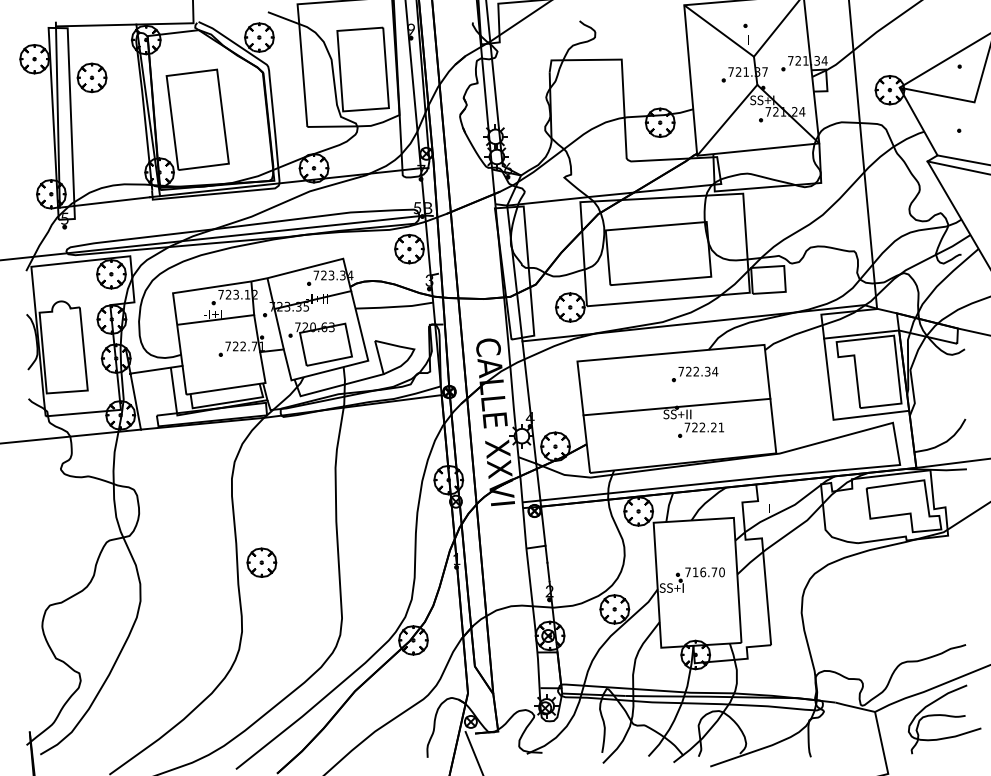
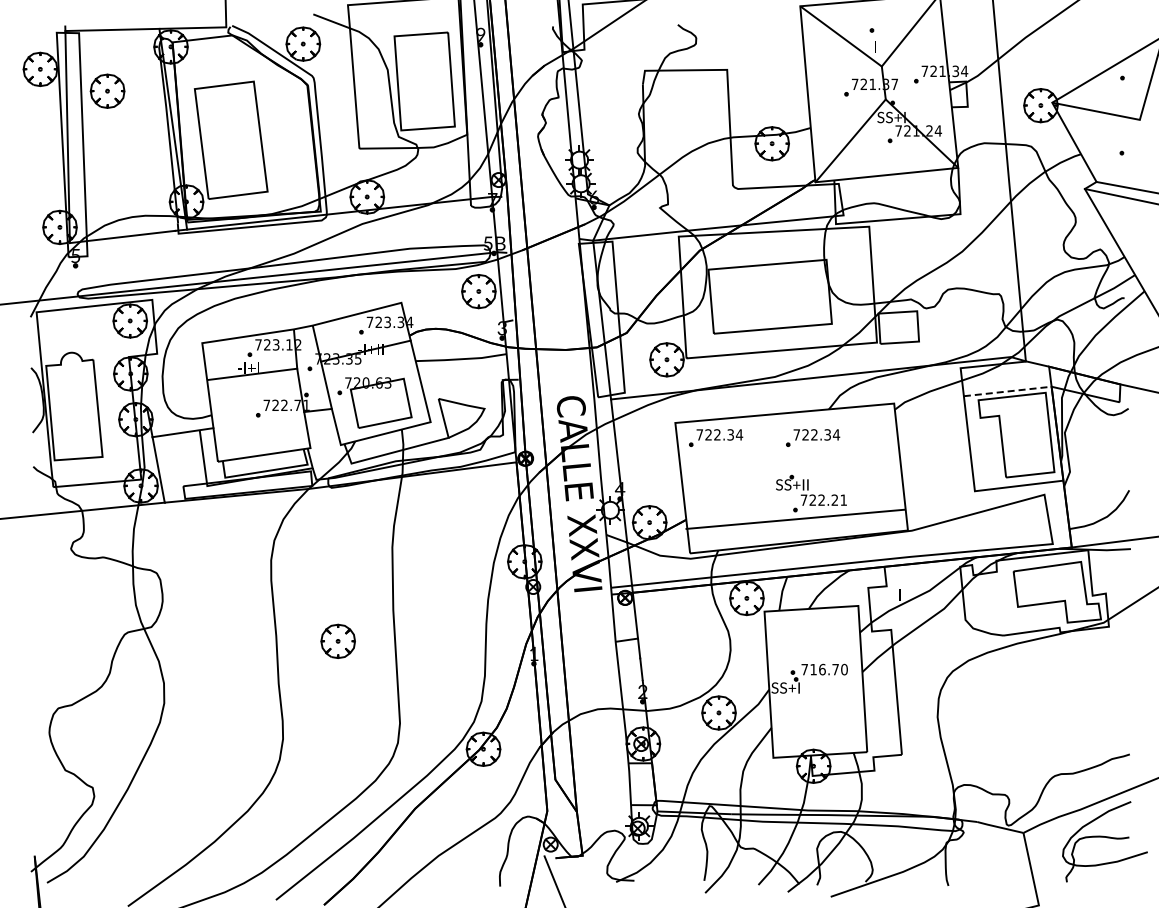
line: (862, 334) -> (1008, 391), solid -> dashed
part: (612, 373) -> (716, 437), added
line: (676, 406) -> (795, 518), moved
part: (261, 561) -> (337, 640), moved

